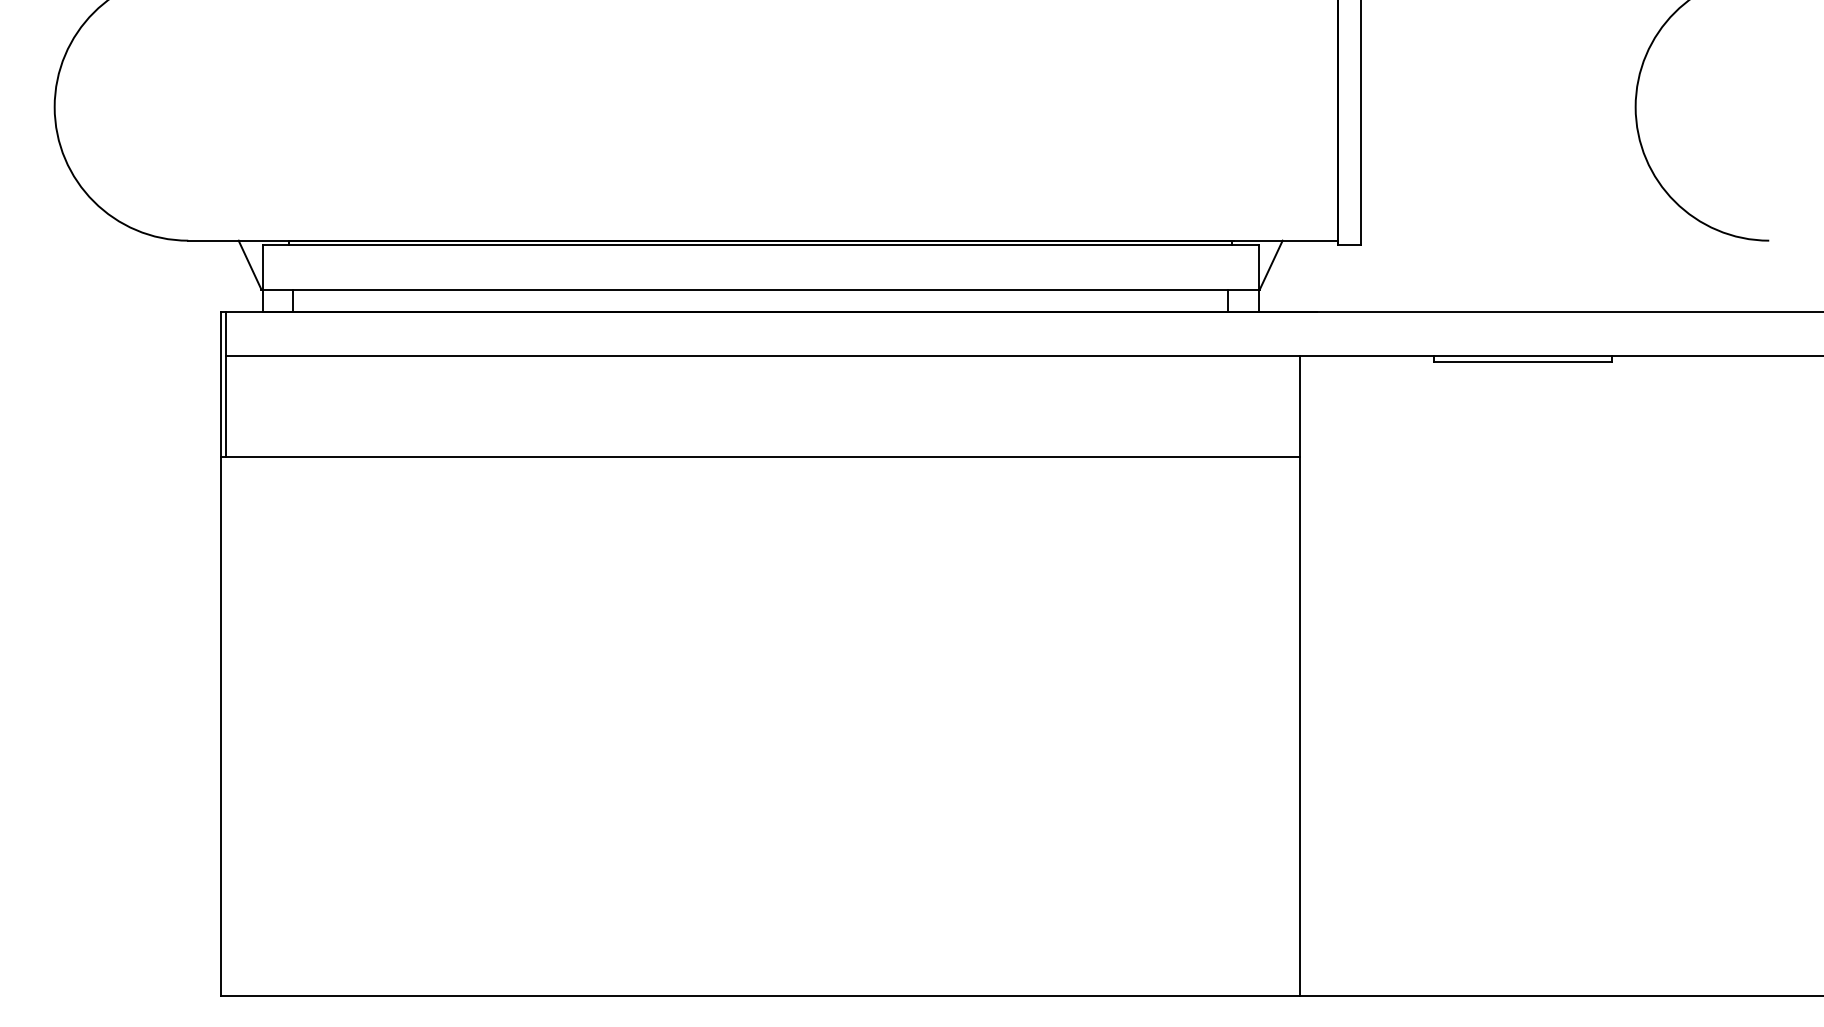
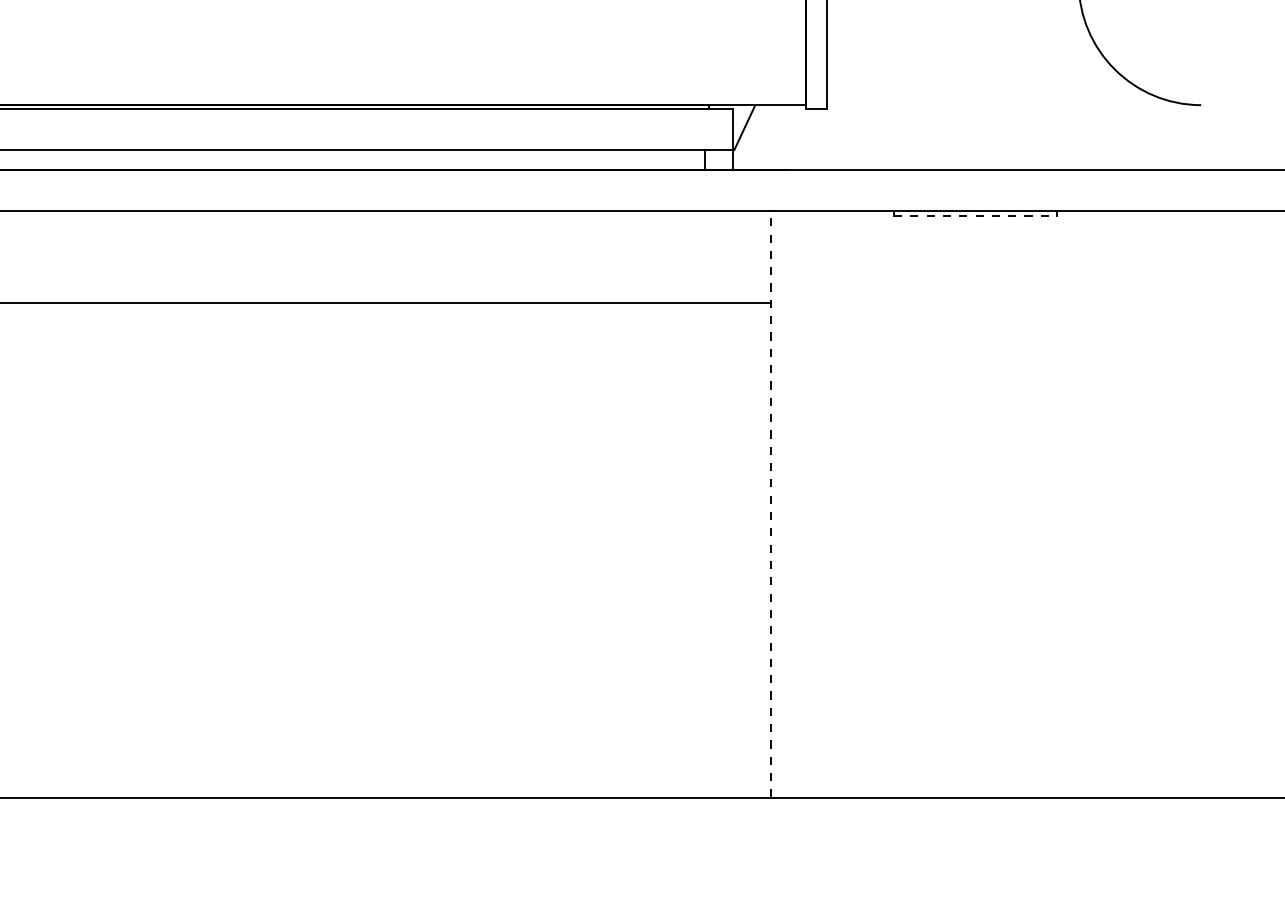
line: (1523, 361) -> (976, 215), solid -> dashed
line: (1300, 676) -> (771, 504), solid -> dashed

